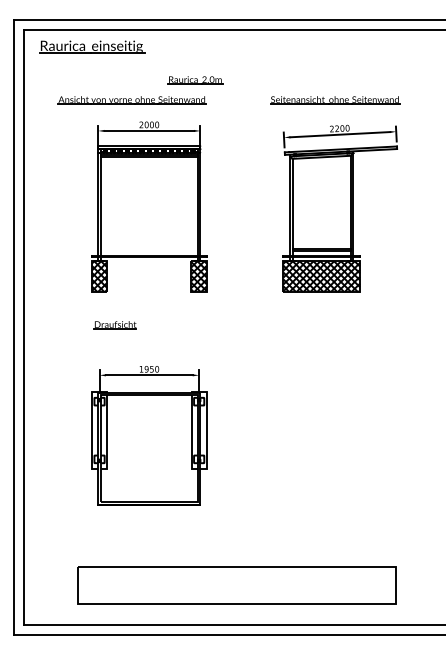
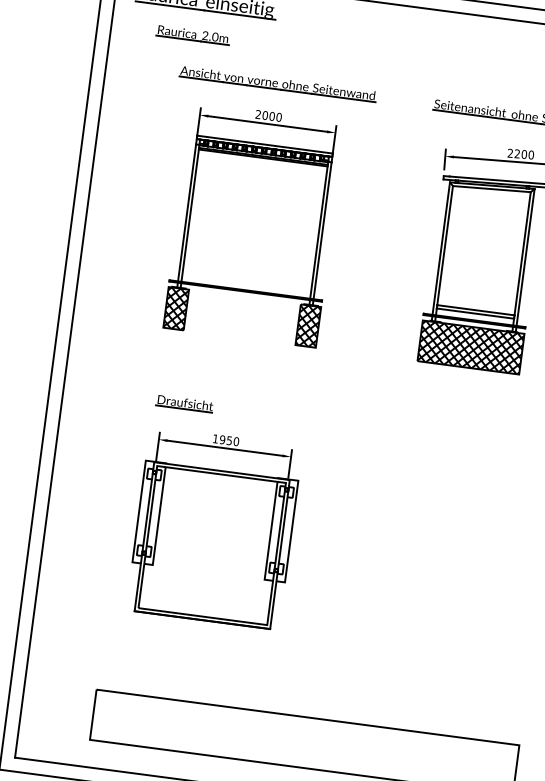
part: (195, 80) -> (193, 35), moved
part: (131, 100) -> (277, 84), moved
part: (114, 325) -> (183, 403), moved

